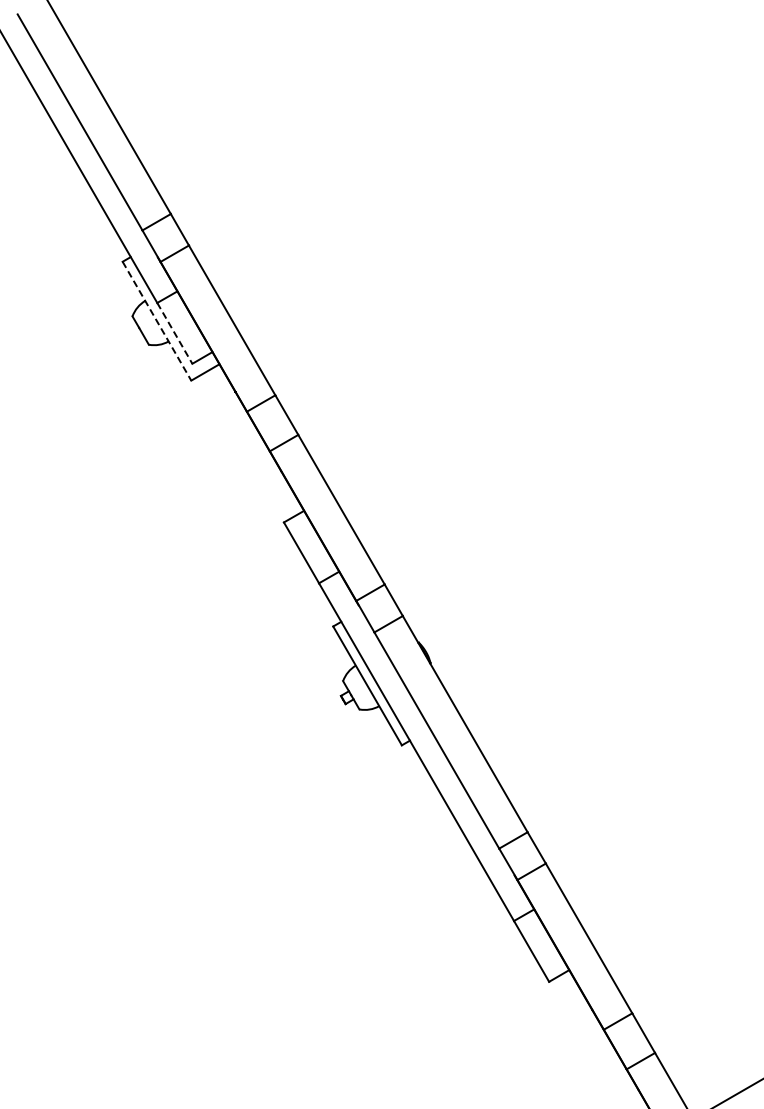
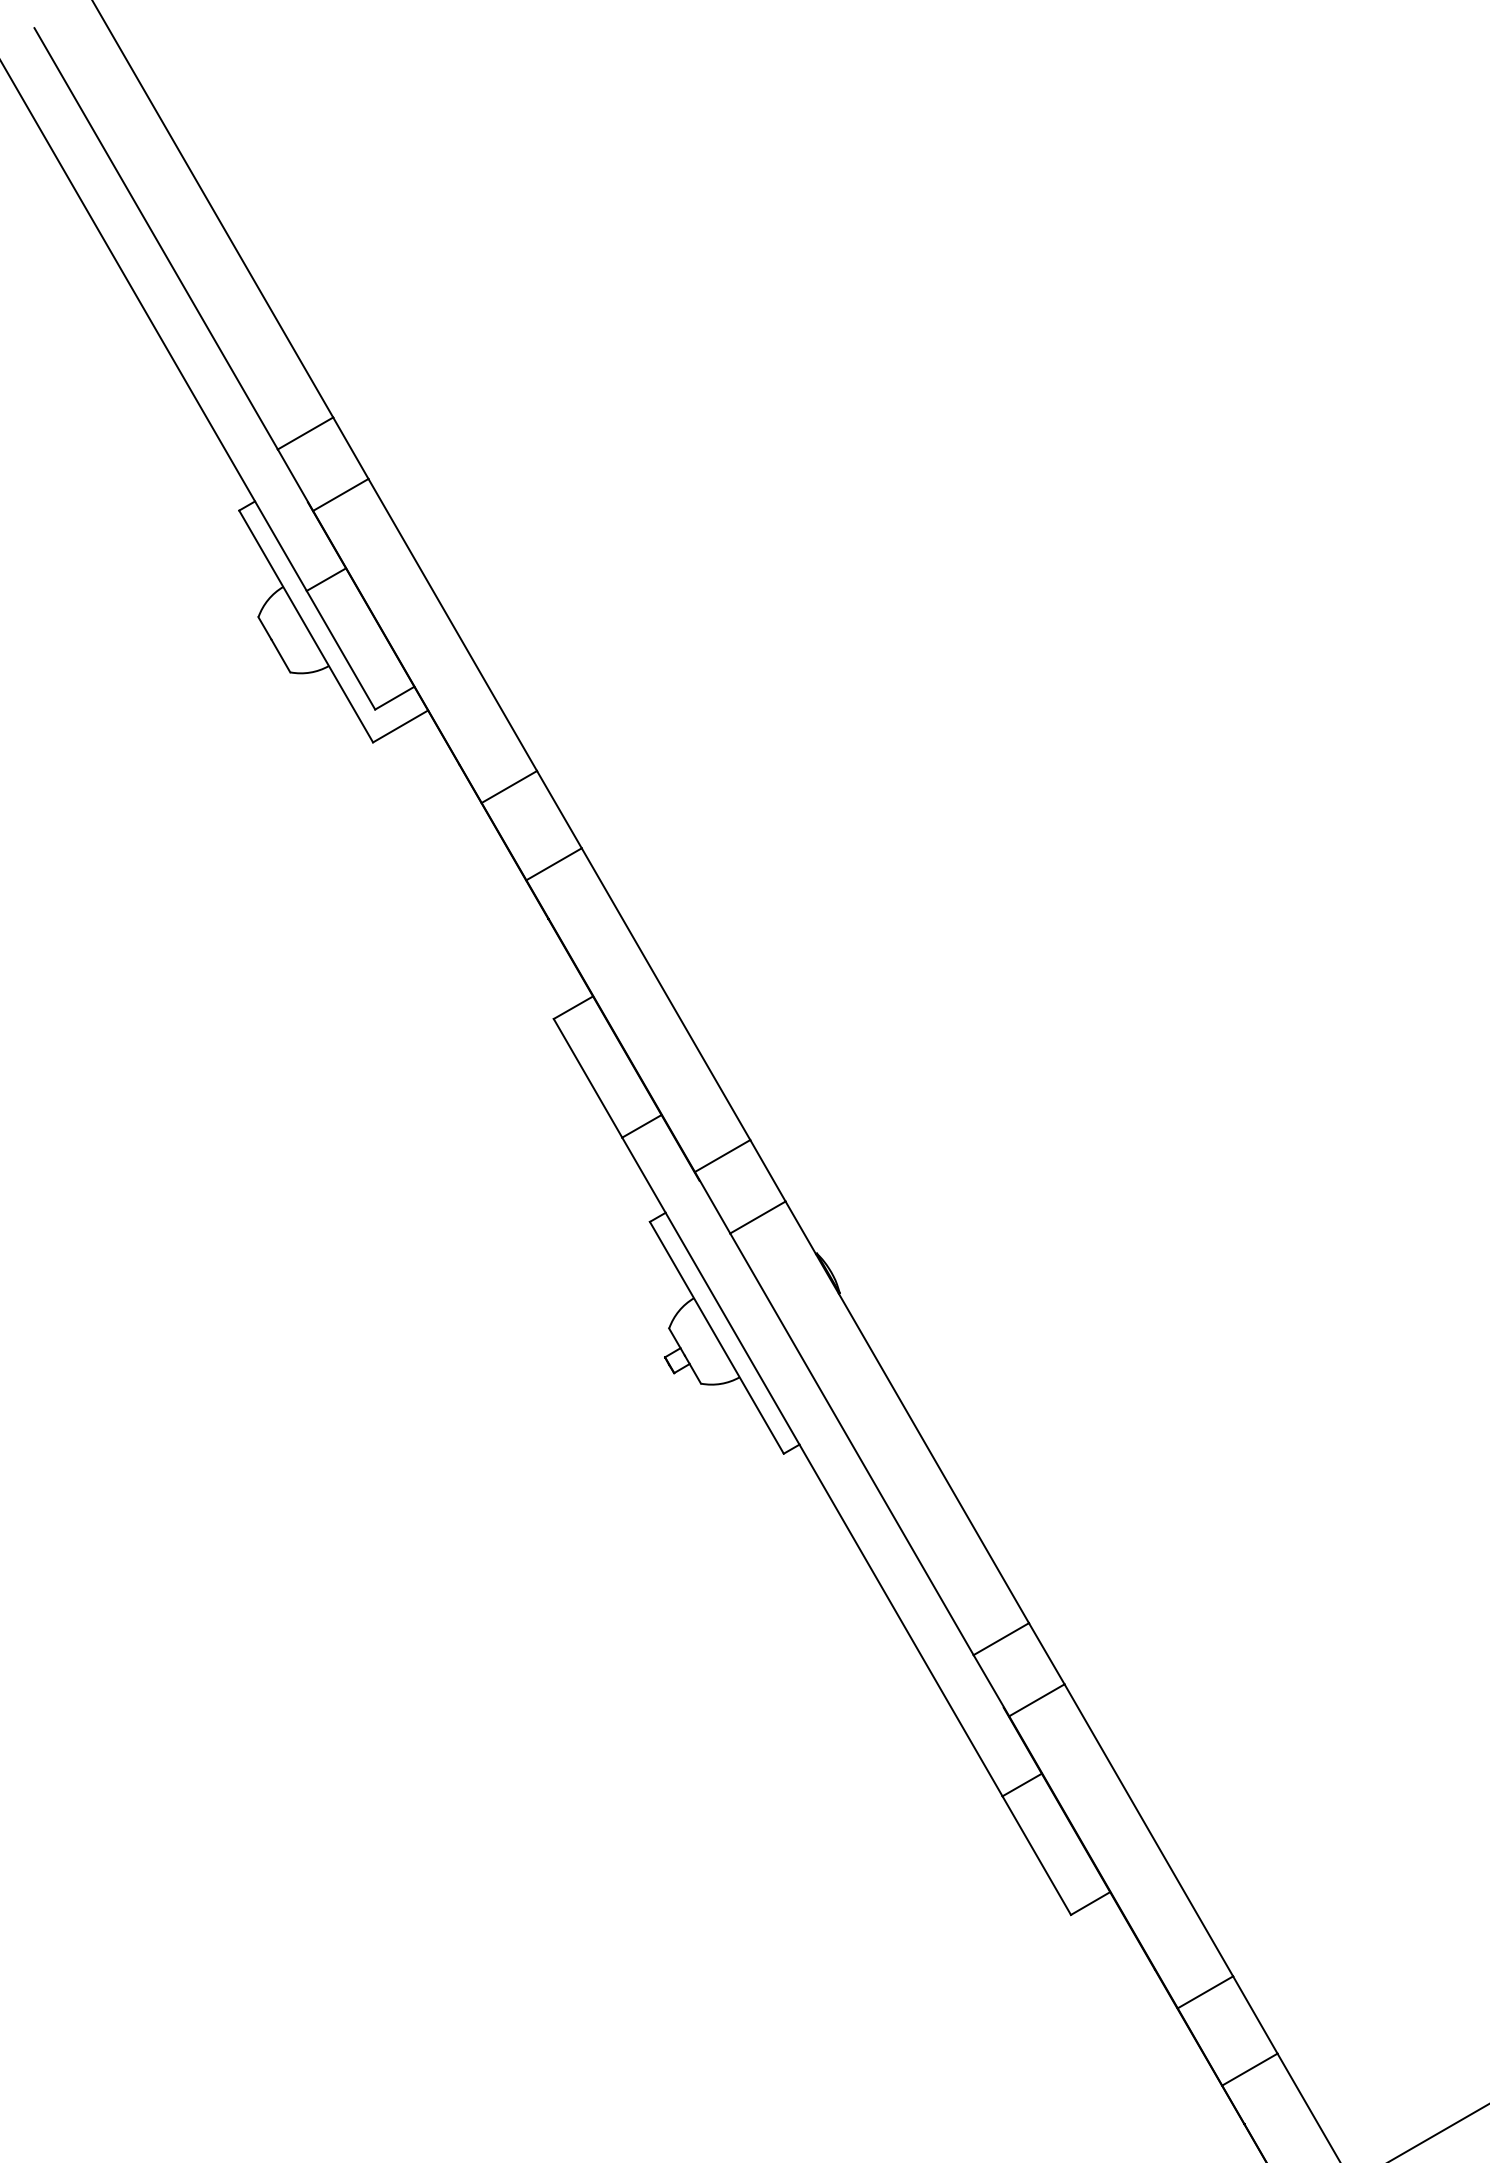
line: (156, 321) -> (305, 627), dashed -> solid
line: (175, 333) -> (342, 650), dashed -> solid

